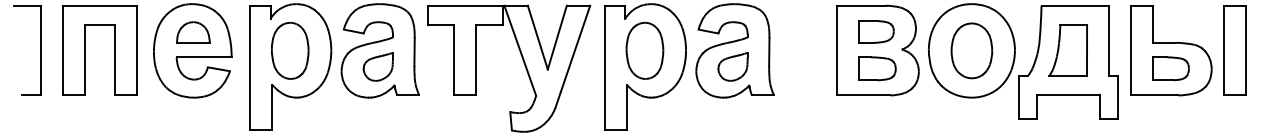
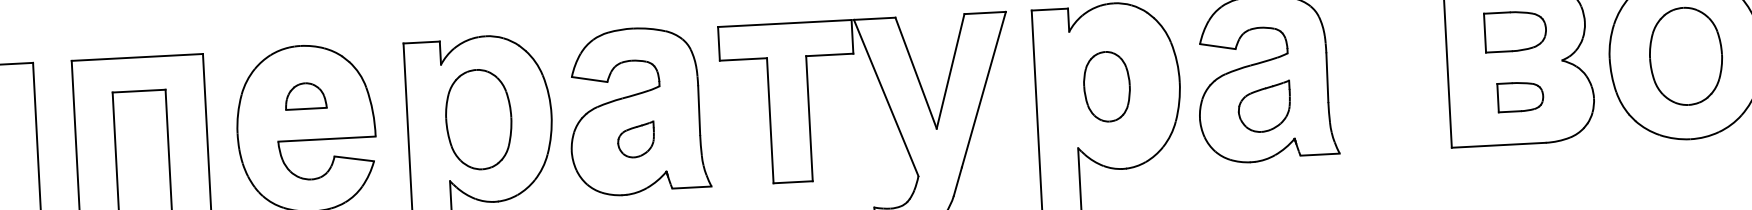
part: (193, 32) -> (305, 96), size x0.7
part: (644, 50) -> (1106, 86), size x0.7
part: (377, 66) -> (634, 139), size x0.7
part: (877, 68) -> (1520, 96), size x0.7

